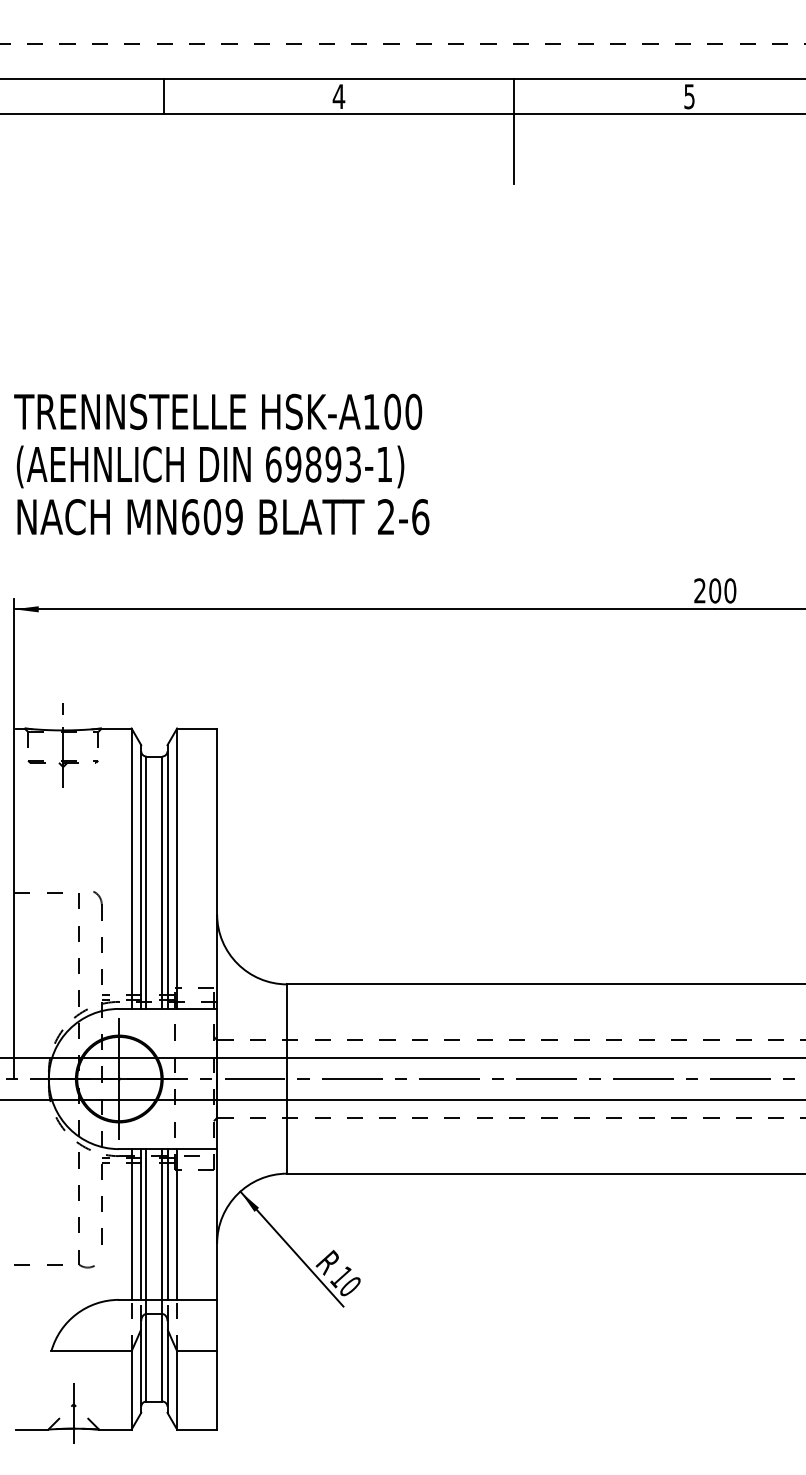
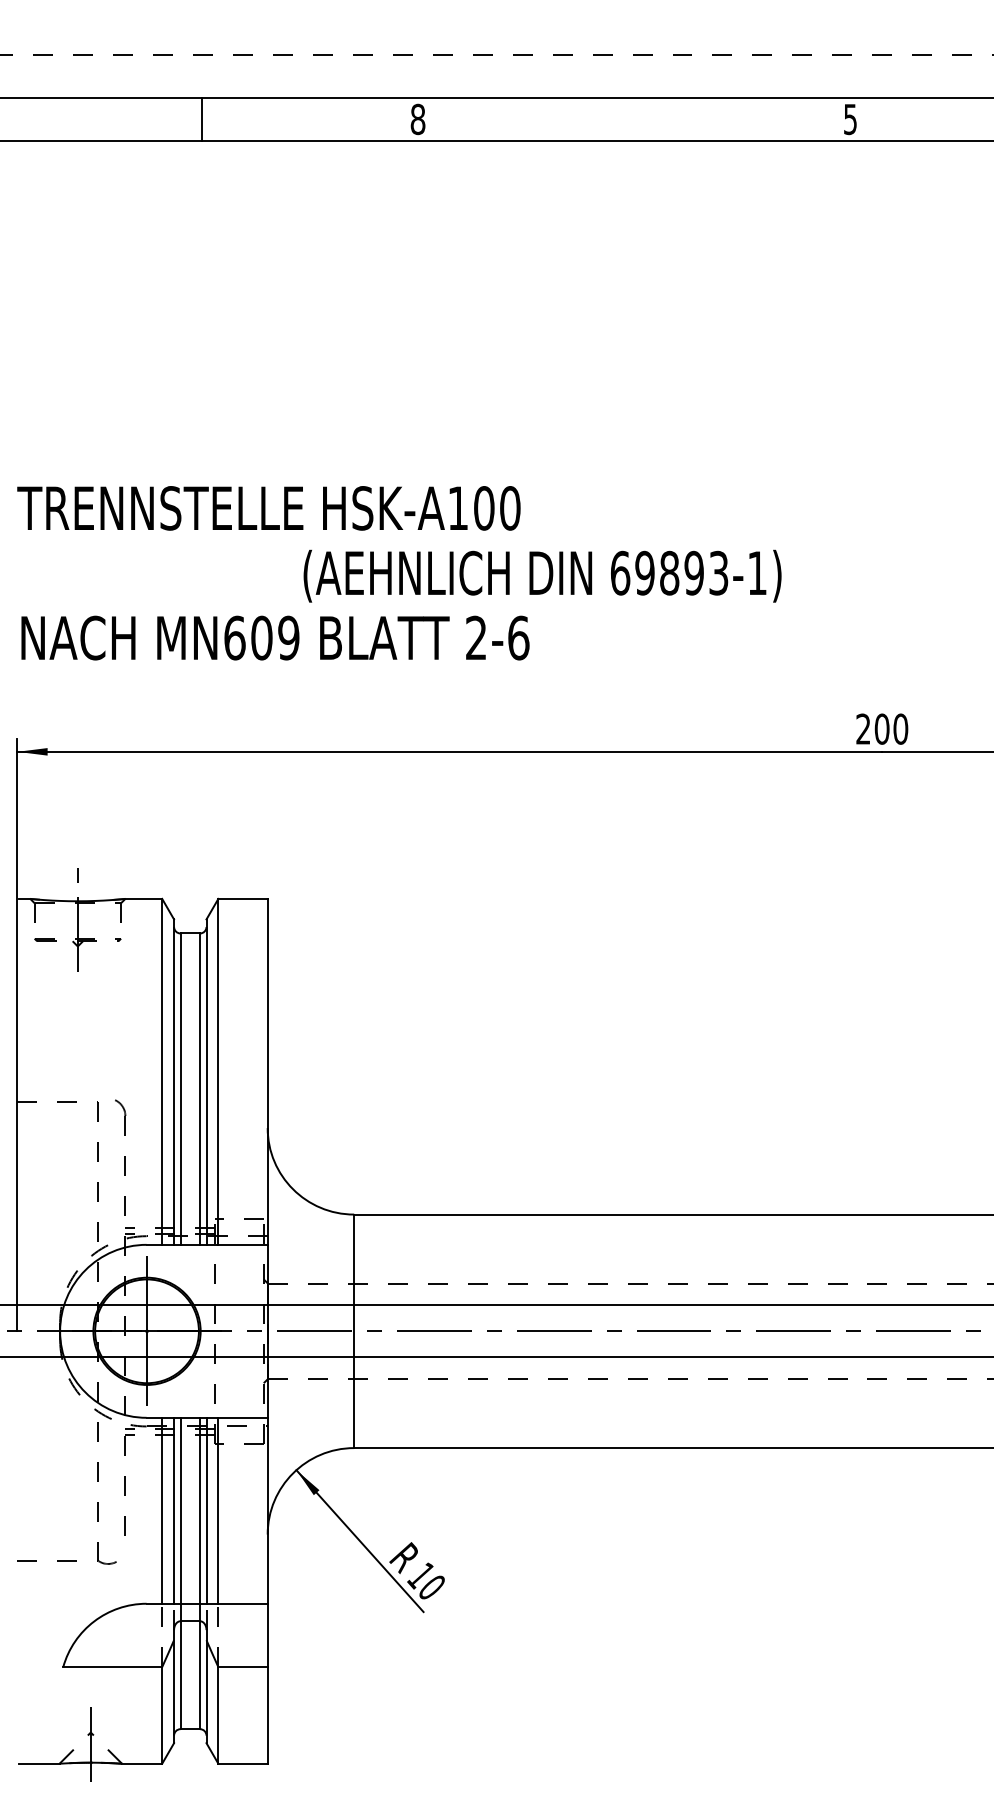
text: (338, 96) -> (417, 119), 4 -> 8
line: (514, 131) -> (634, 162), removed
text: (210, 466) -> (542, 575), moved

